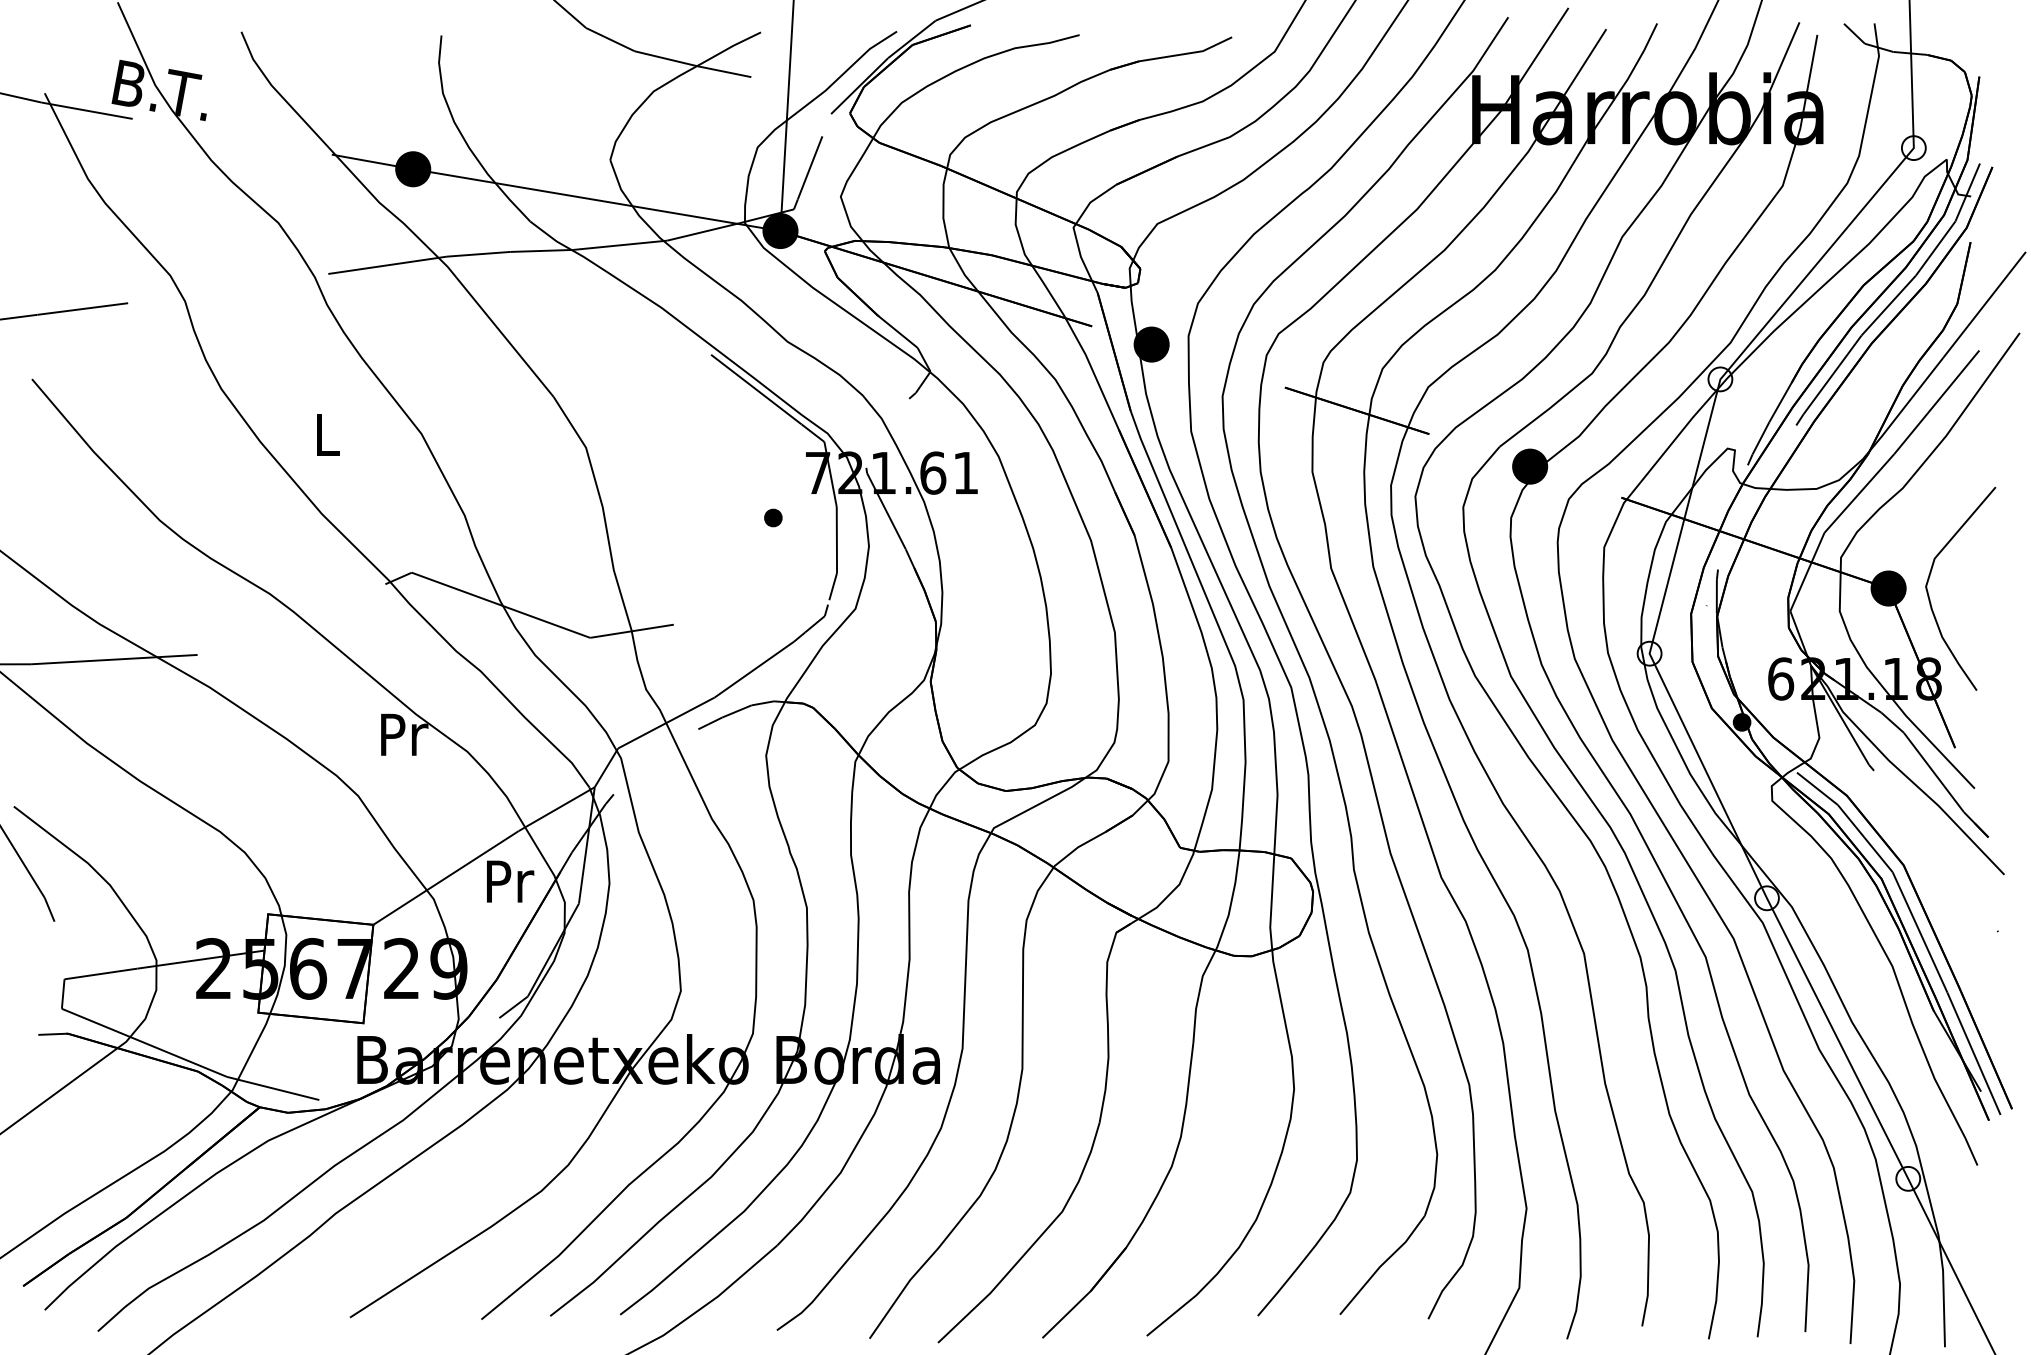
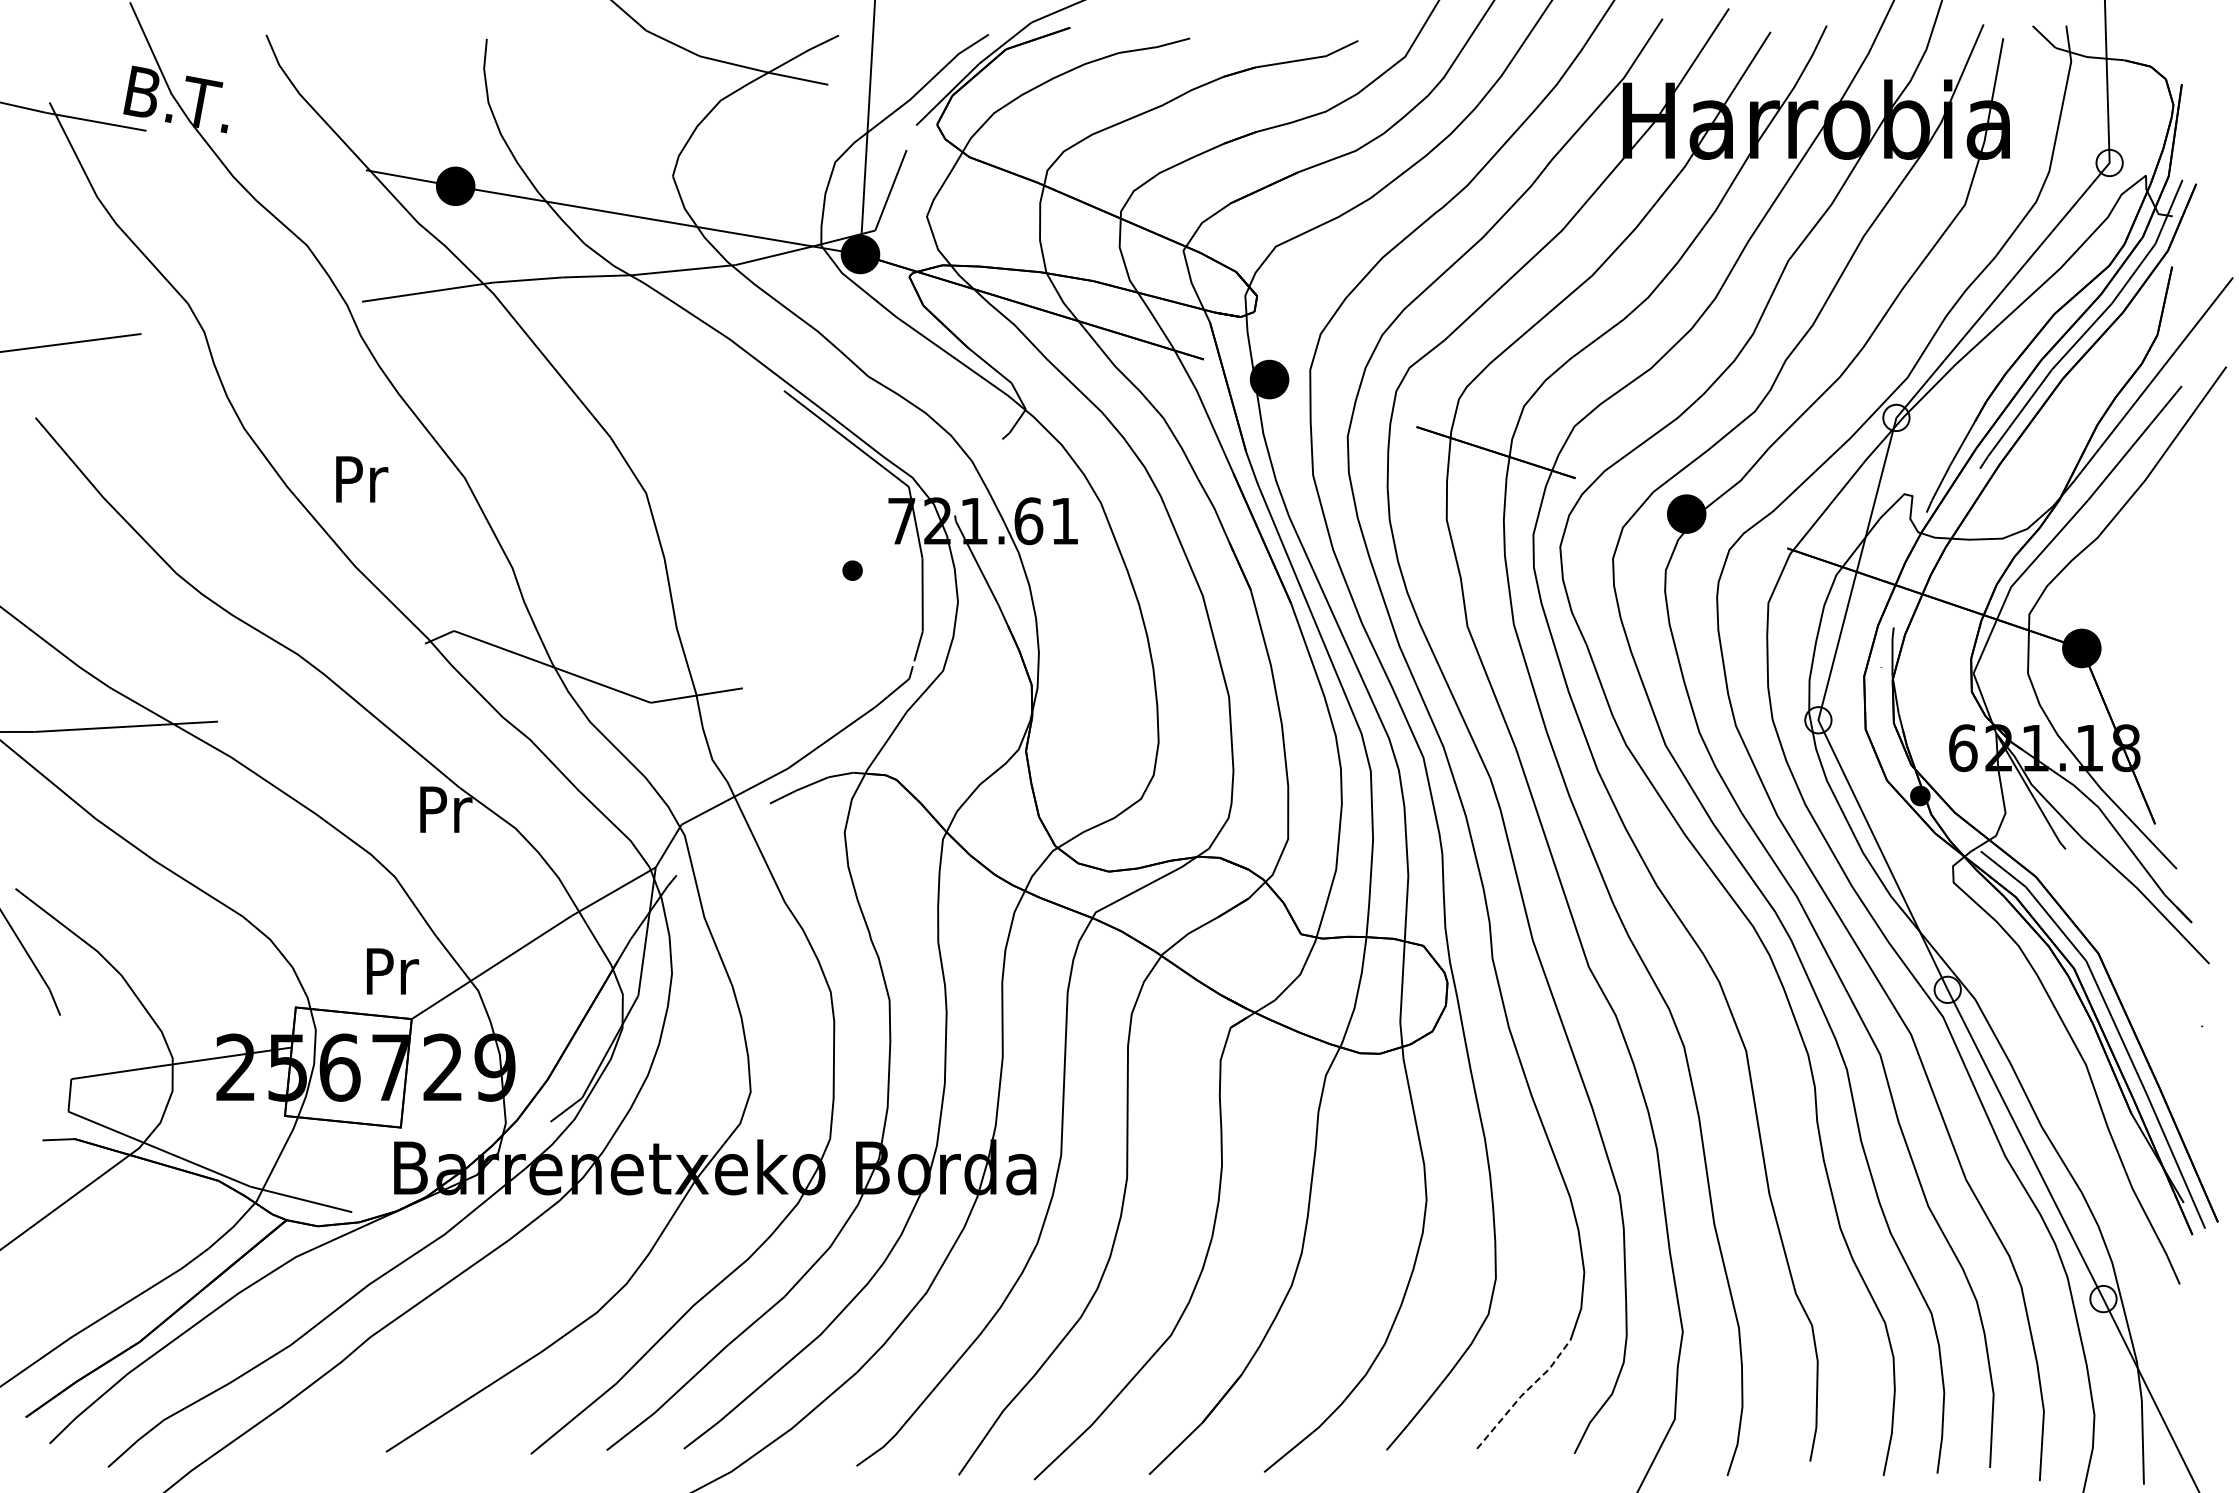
text: (328, 435) -> (362, 479), L -> Pr
curve: (1930, 597) -> (2127, 658), removed
text: (511, 881) -> (393, 971), moved
line: (1382, 1264) -> (1524, 1393), solid -> dashed

